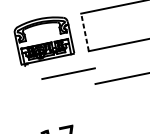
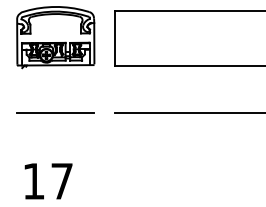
line: (85, 31) -> (115, 37), dashed -> solid
line: (68, 73) -> (55, 112), moved

